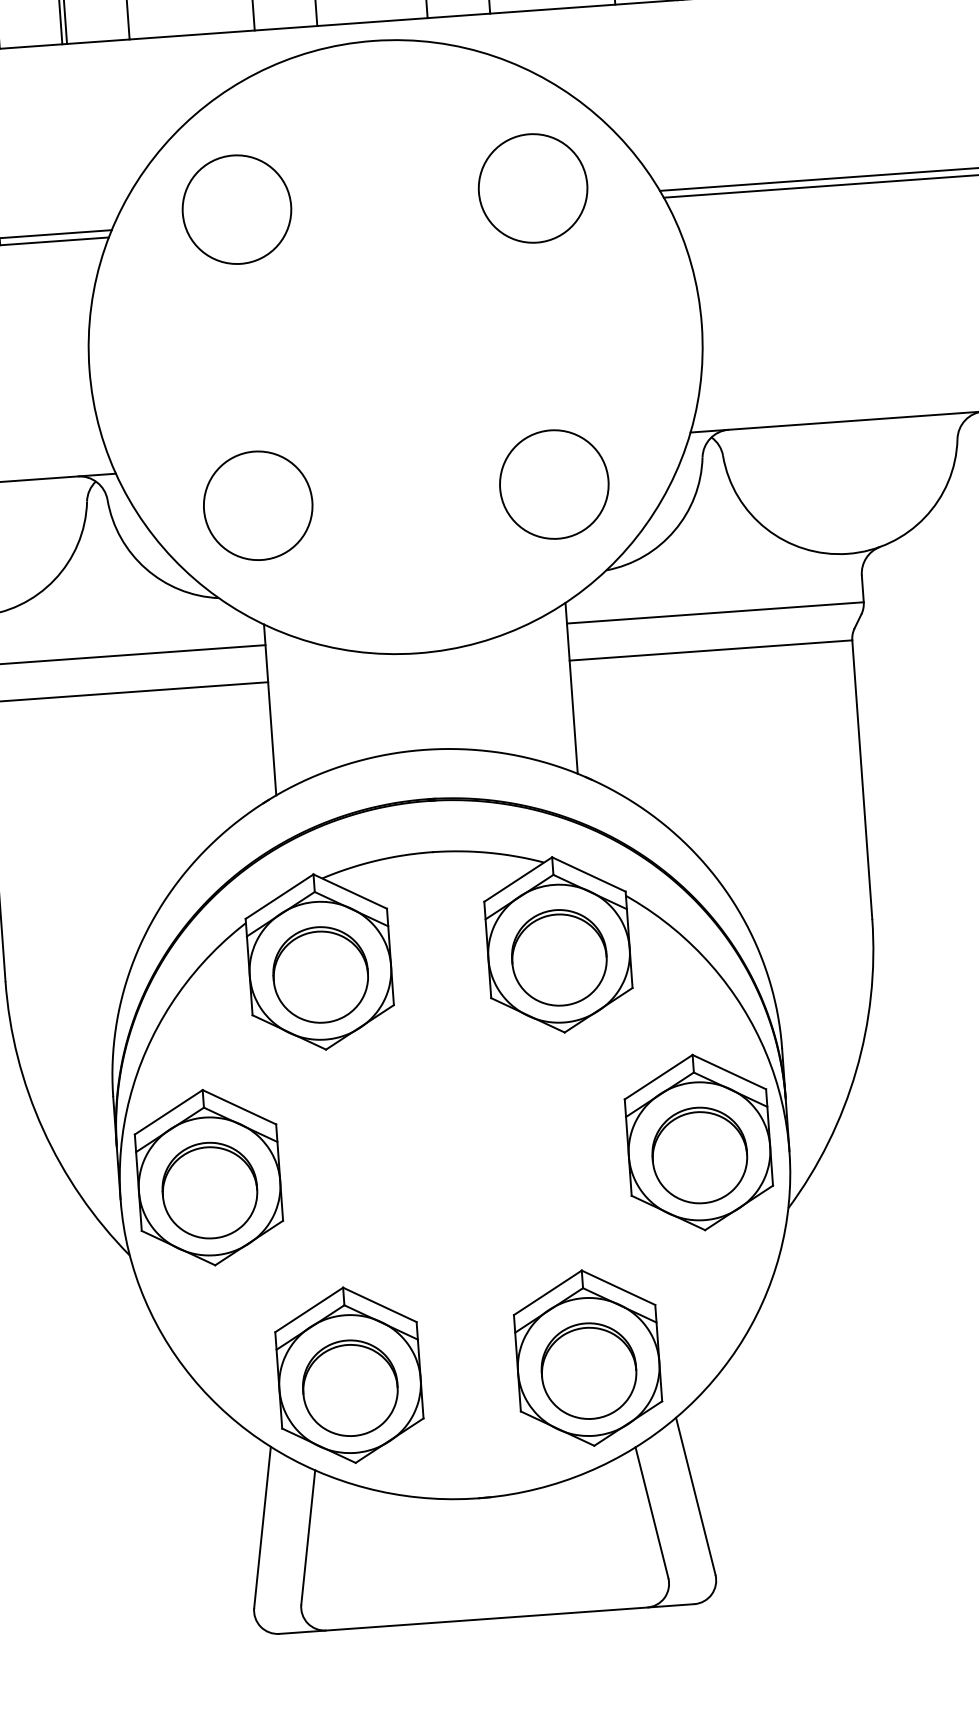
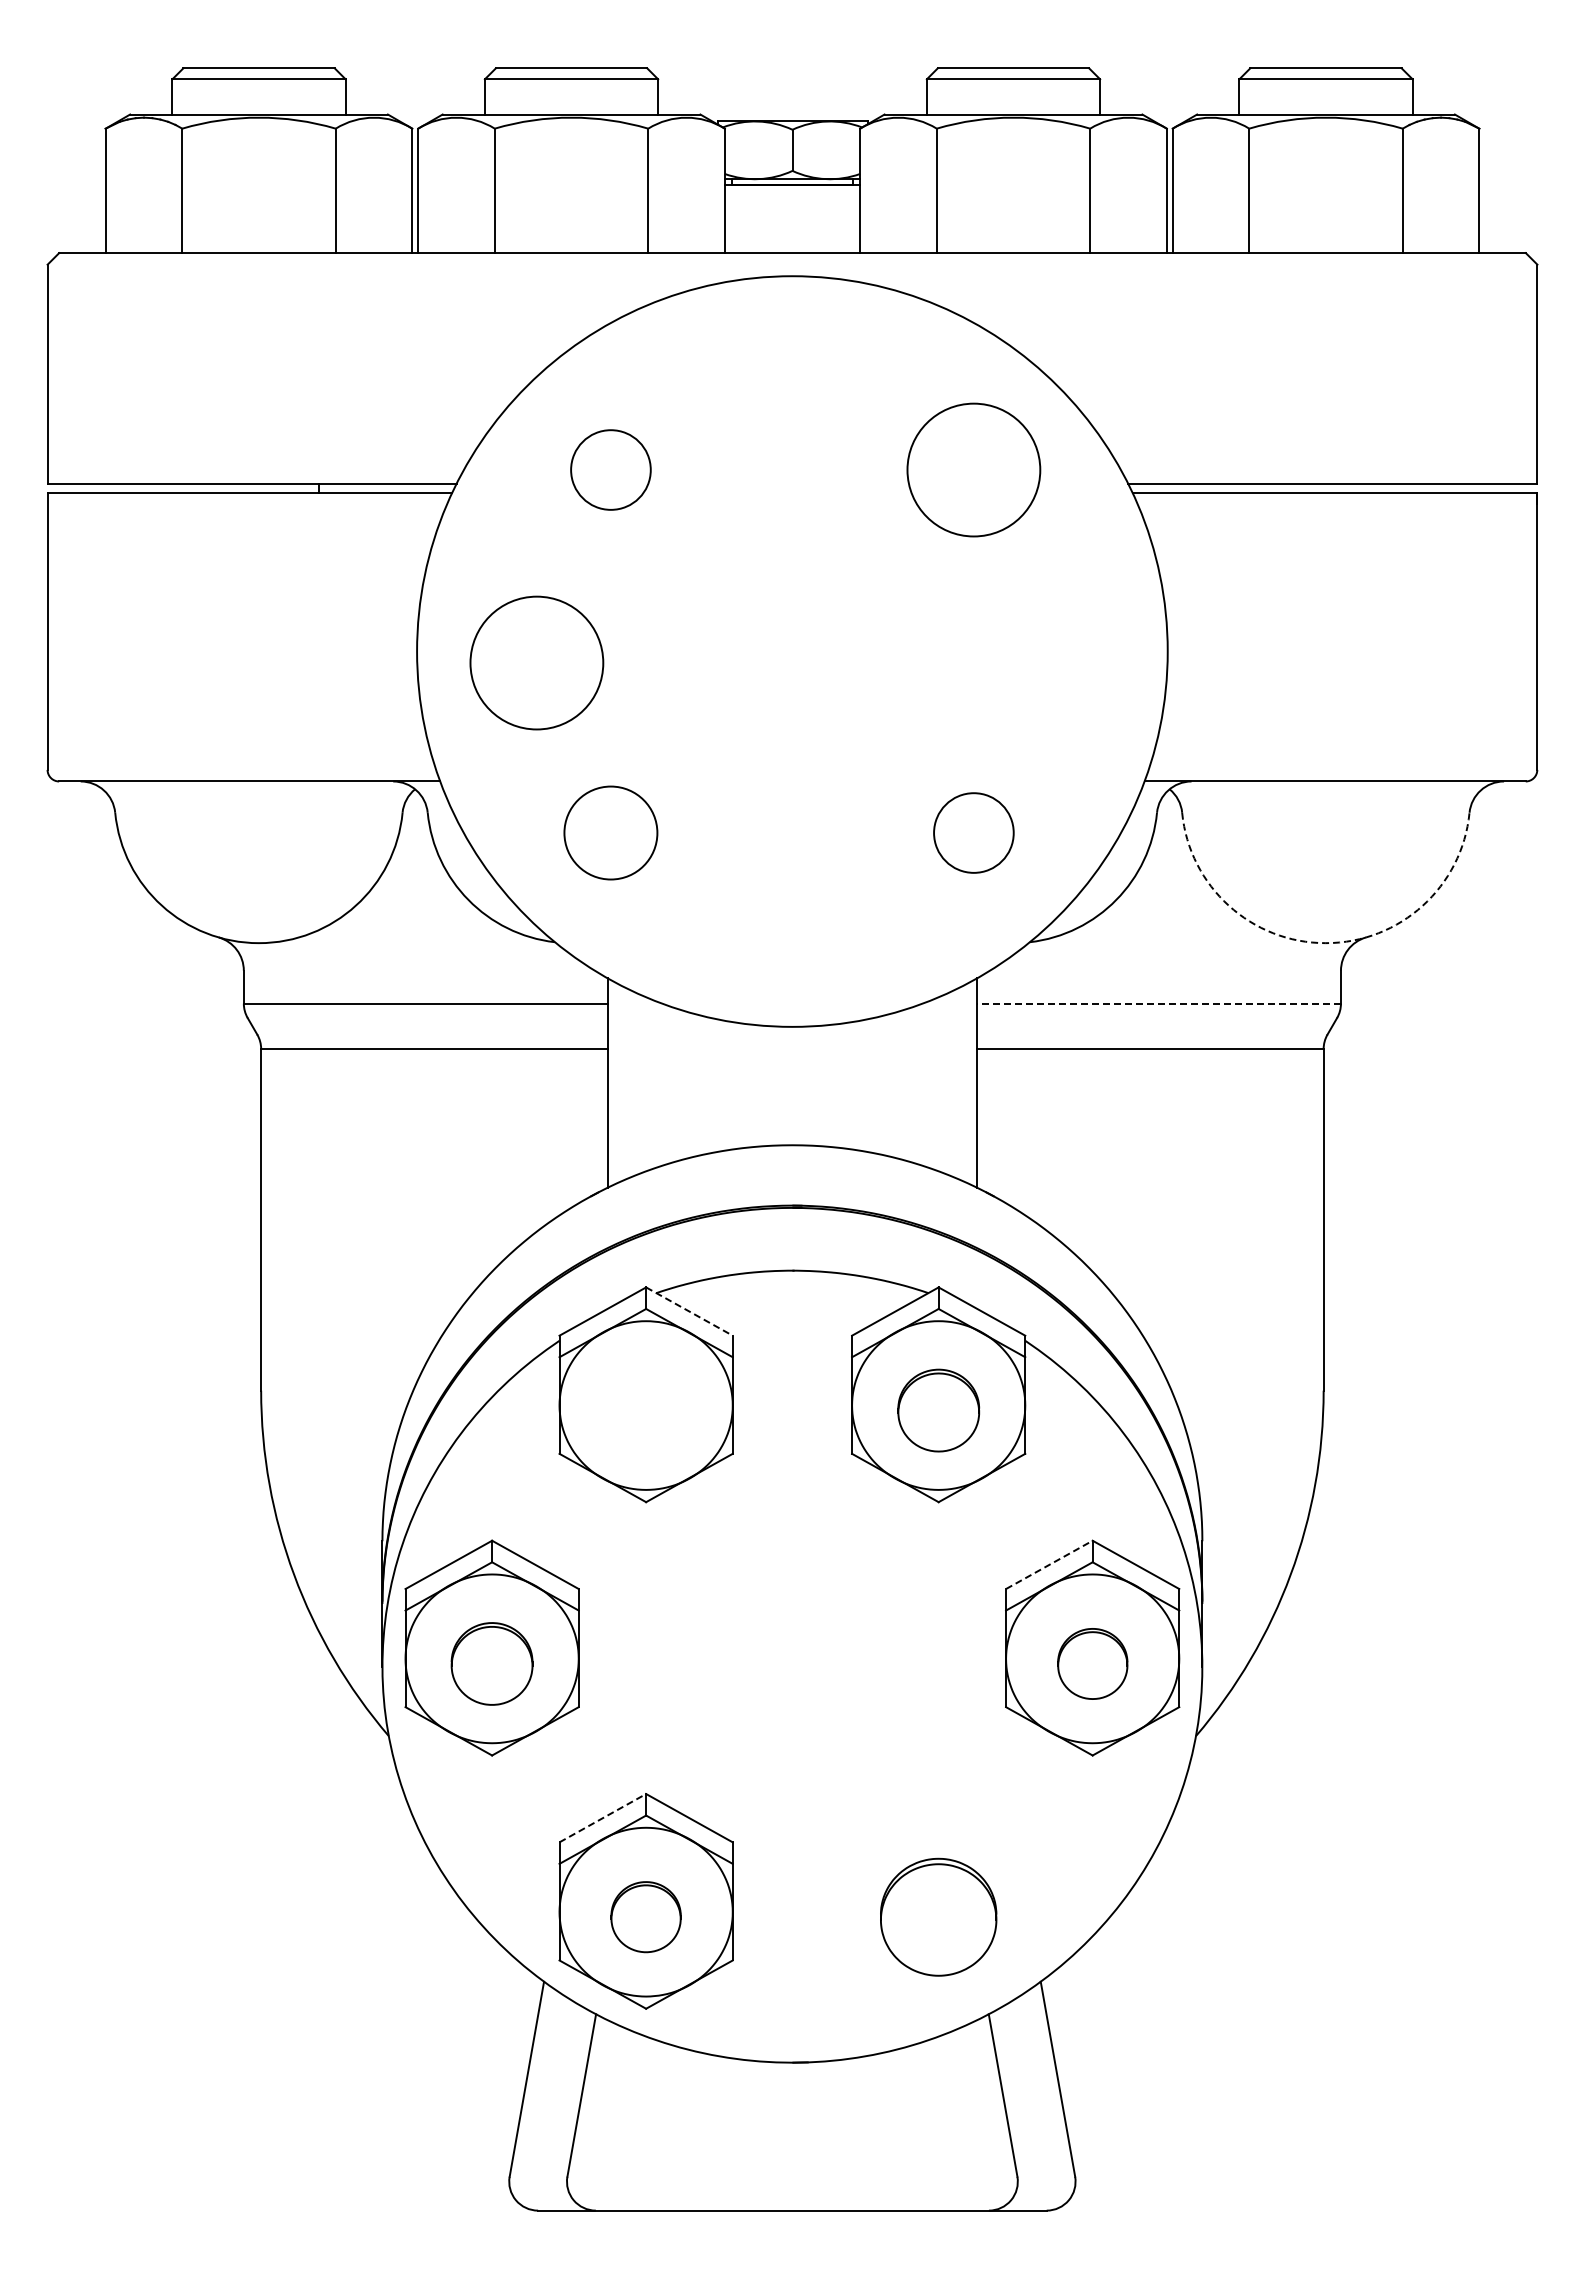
circle: (236, 209) -> (610, 469), size x0.6
circle: (187, 371) -> (536, 662), added
circle: (553, 484) -> (973, 832), size x0.6
circle: (257, 505) -> (610, 832), size x0.7
arc: (847, 554) -> (1325, 943), solid -> dashed
line: (715, 612) -> (1159, 1003), solid -> dashed
line: (350, 891) -> (689, 1311), solid -> dashed
part: (559, 957) -> (938, 1410), size x0.7
part: (320, 974) -> (645, 1410), removed
line: (658, 1076) -> (1049, 1564), solid -> dashed
part: (699, 1155) -> (1092, 1663), size x0.6
part: (209, 1190) -> (491, 1663), size x0.7
line: (308, 1310) -> (602, 1818), solid -> dashed
part: (587, 1357) -> (938, 1900), removed
part: (349, 1387) -> (645, 1916), size x0.6

